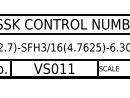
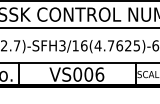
text: (67, 68) -> (94, 74), VS011 -> VS006

